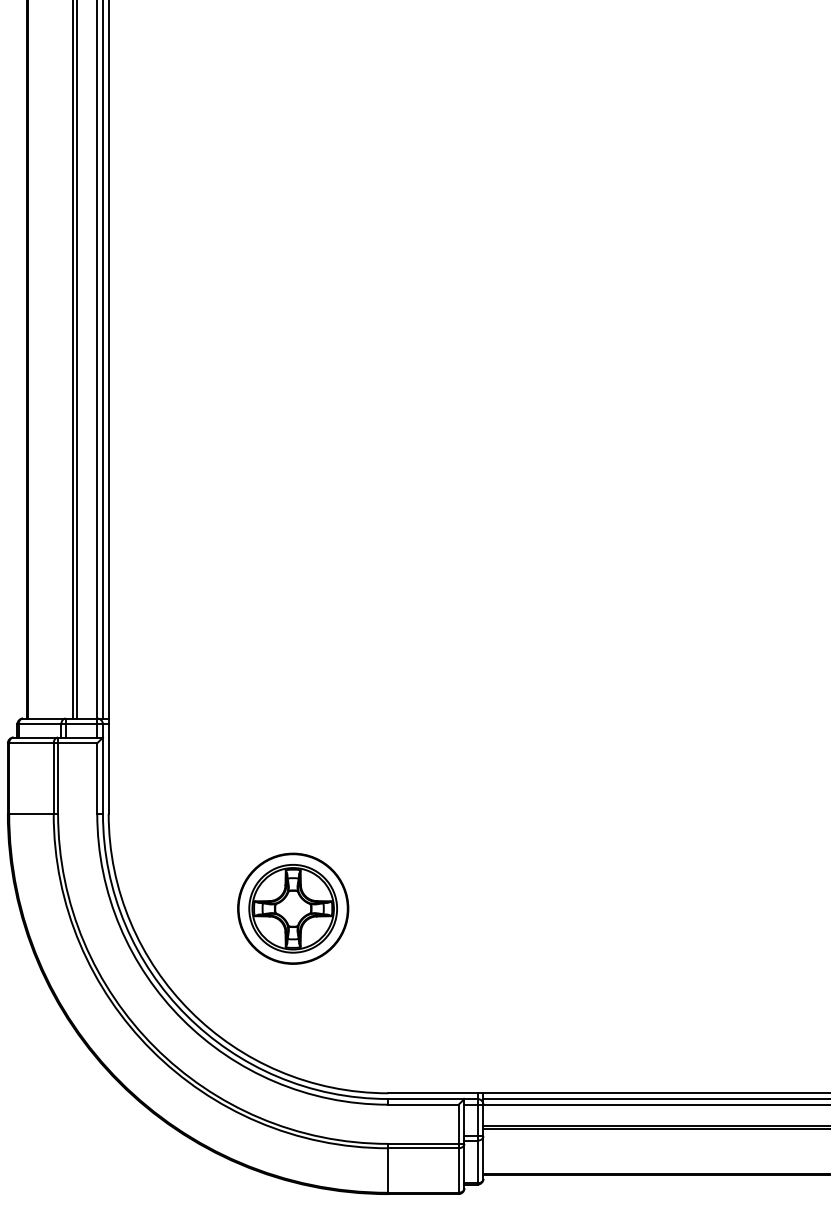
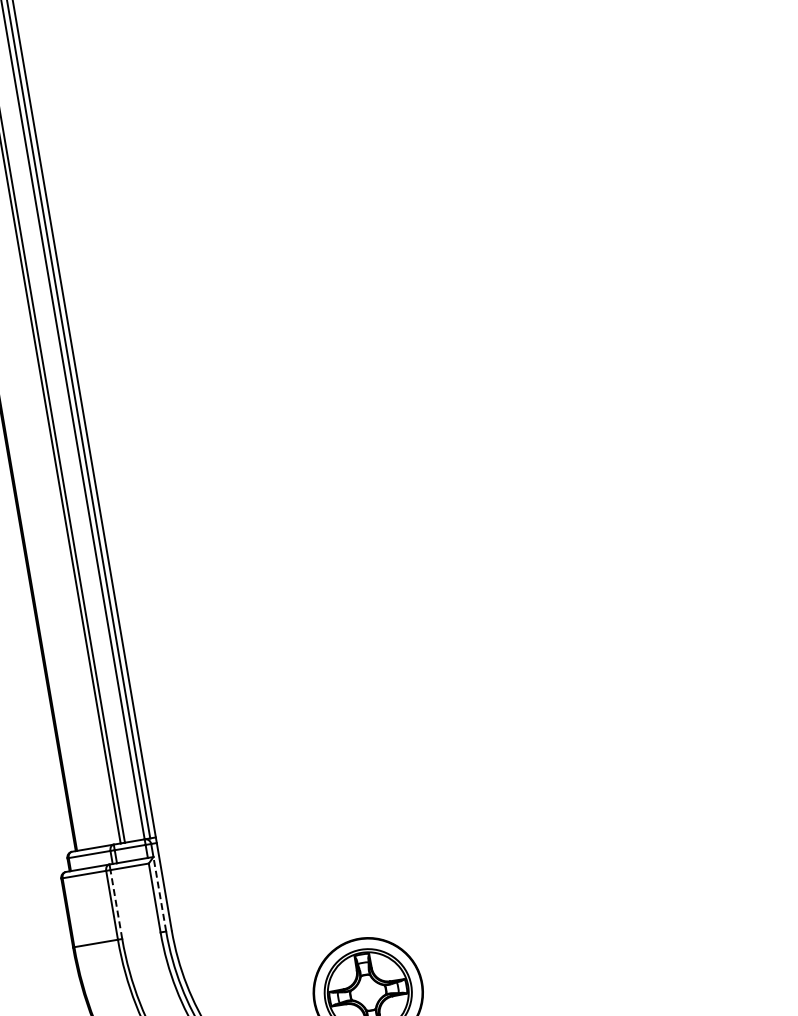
line: (102, 775) -> (159, 894), solid -> dashed
line: (58, 777) -> (116, 903), solid -> dashed

